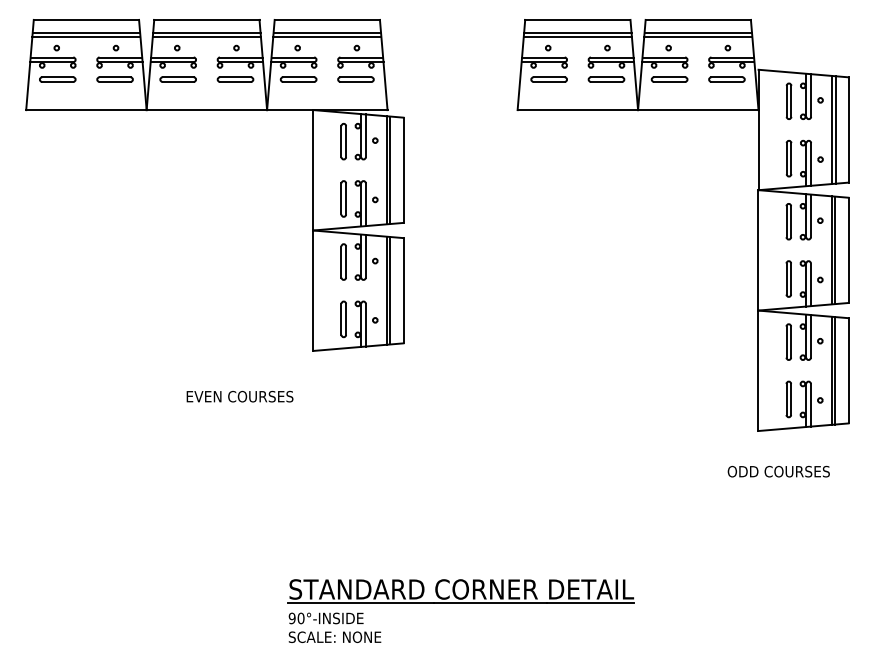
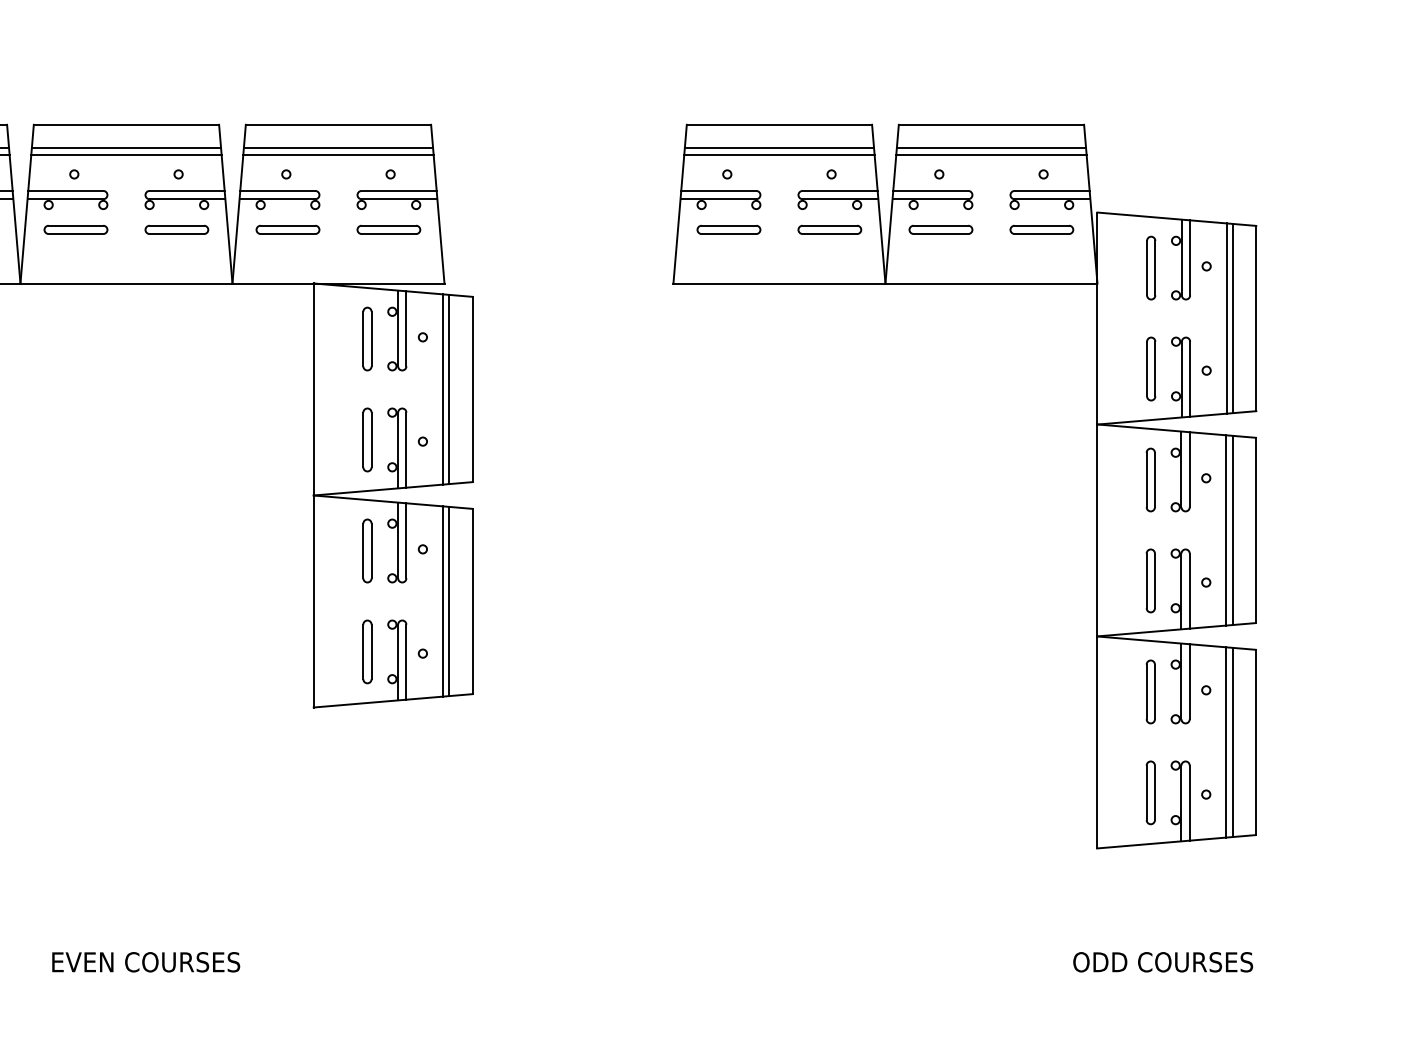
text: (239, 396) -> (145, 961), moved
text: (778, 471) -> (1162, 961), moved

